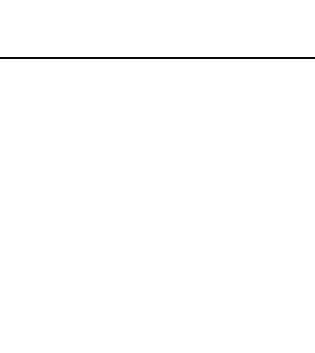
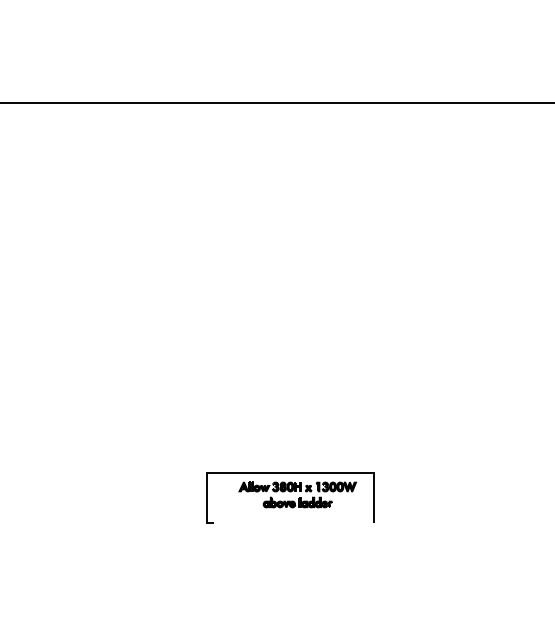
part: (164, 282) -> (289, 497), added

